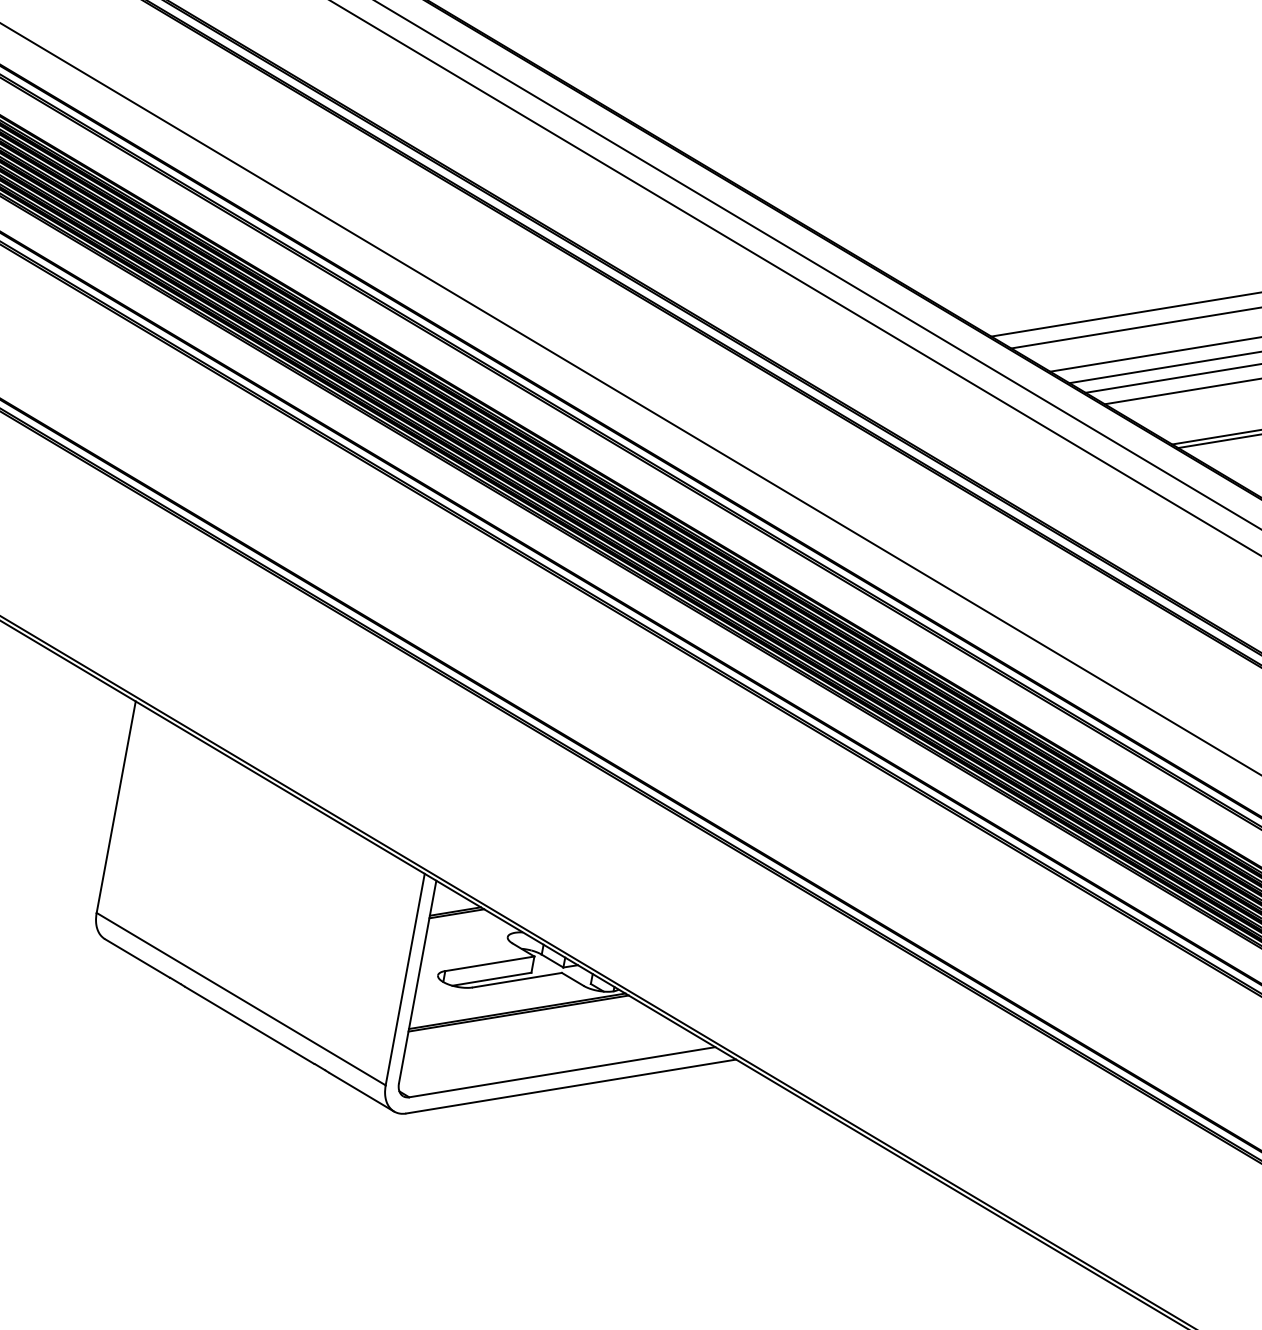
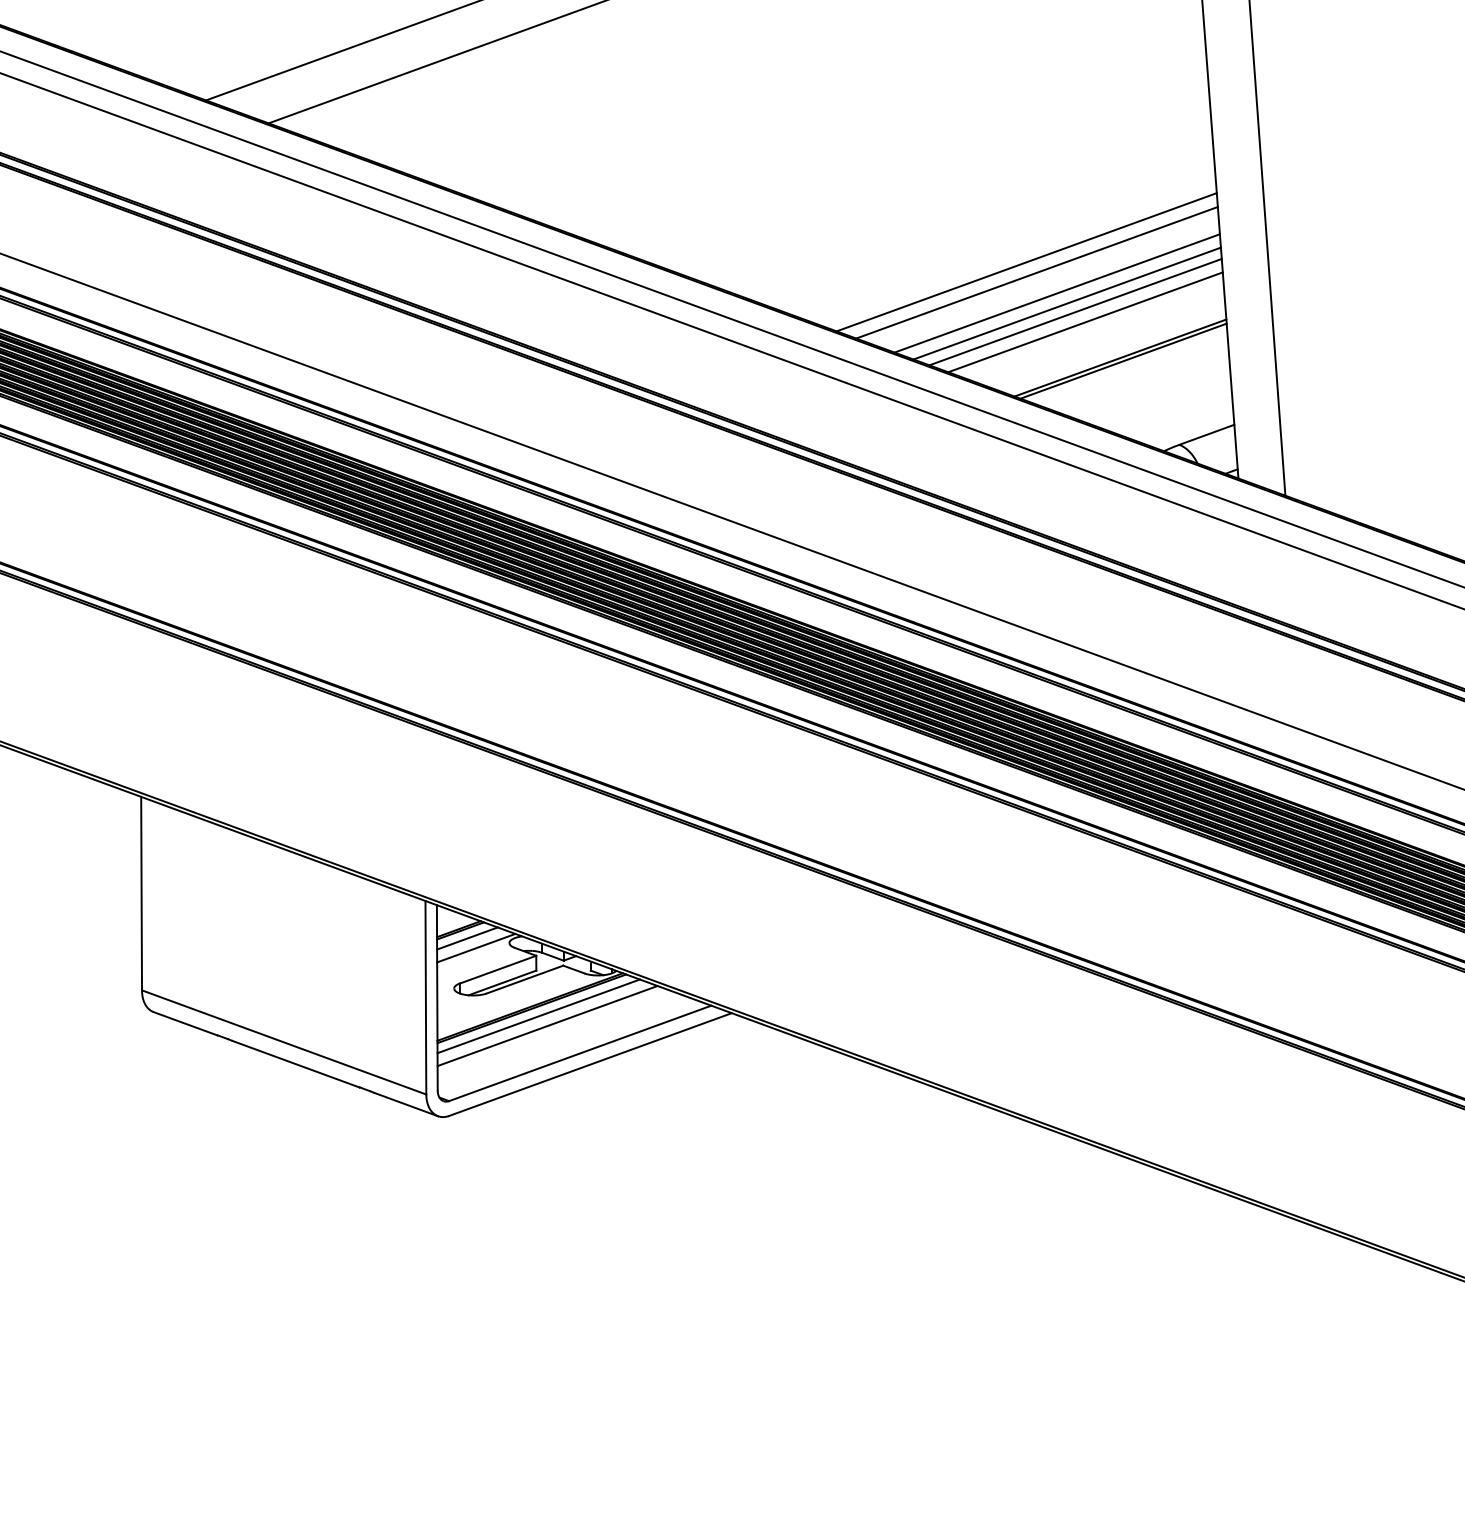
line: (462, 923) -> (467, 938), added
line: (470, 935) -> (476, 947), added
line: (524, 1023) -> (538, 1016), added
line: (532, 1034) -> (547, 1025), added

